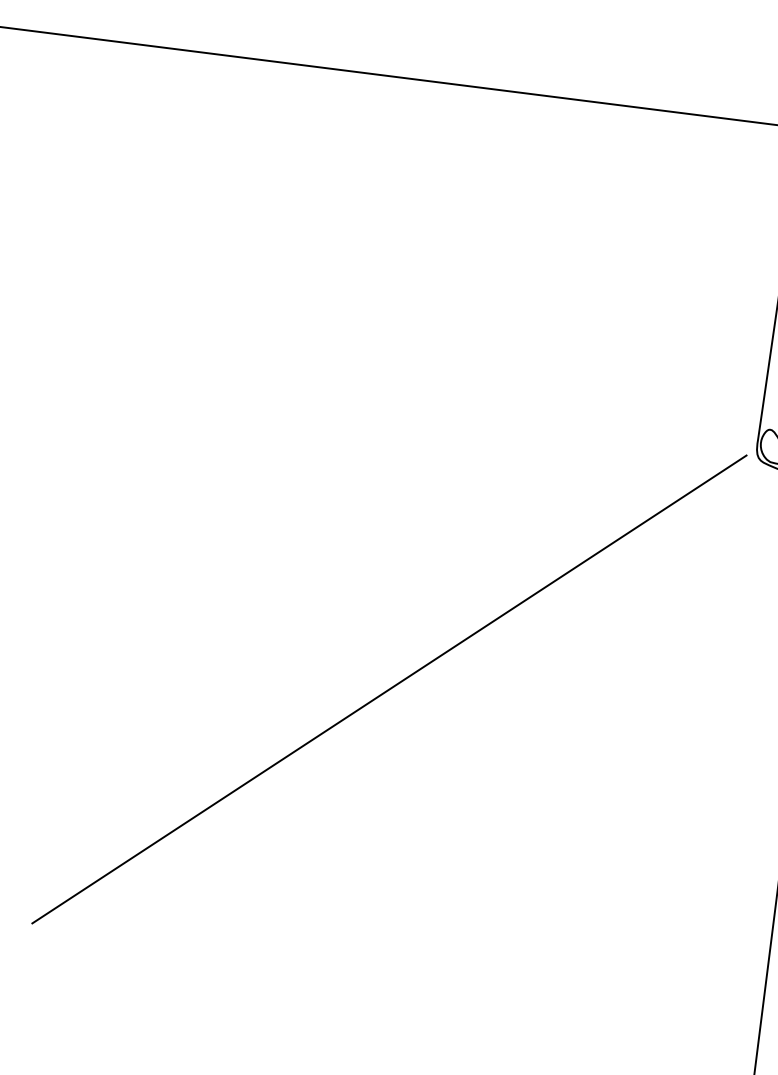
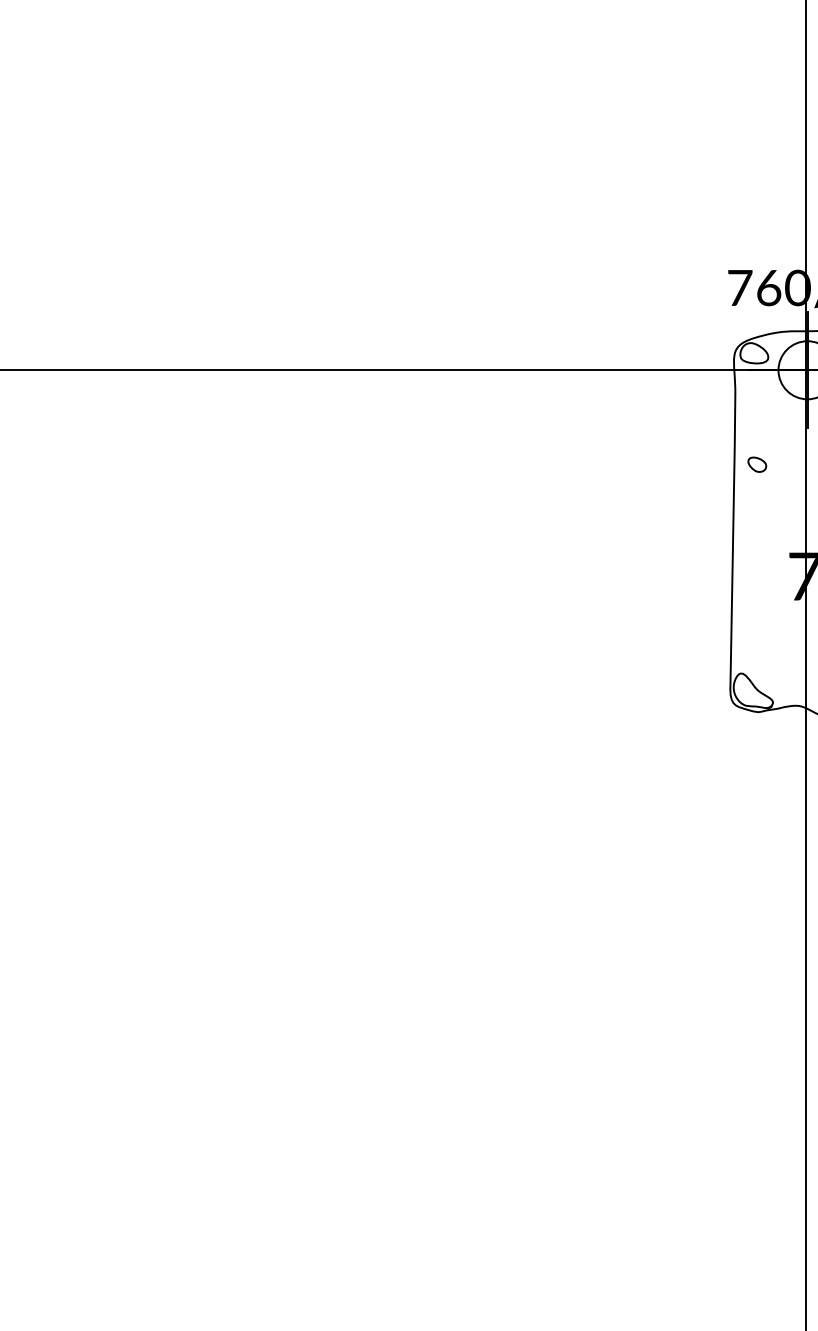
line: (388, 688) -> (395, 978), removed

